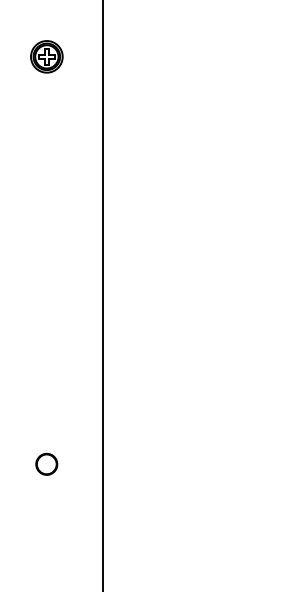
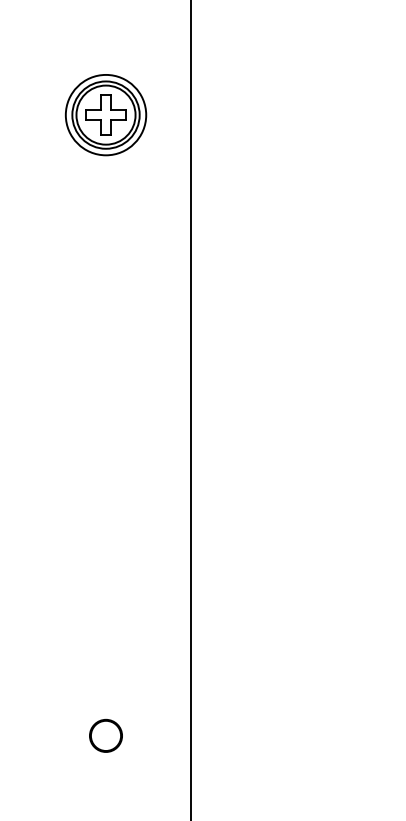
part: (46, 56) -> (105, 114), size x1.67

